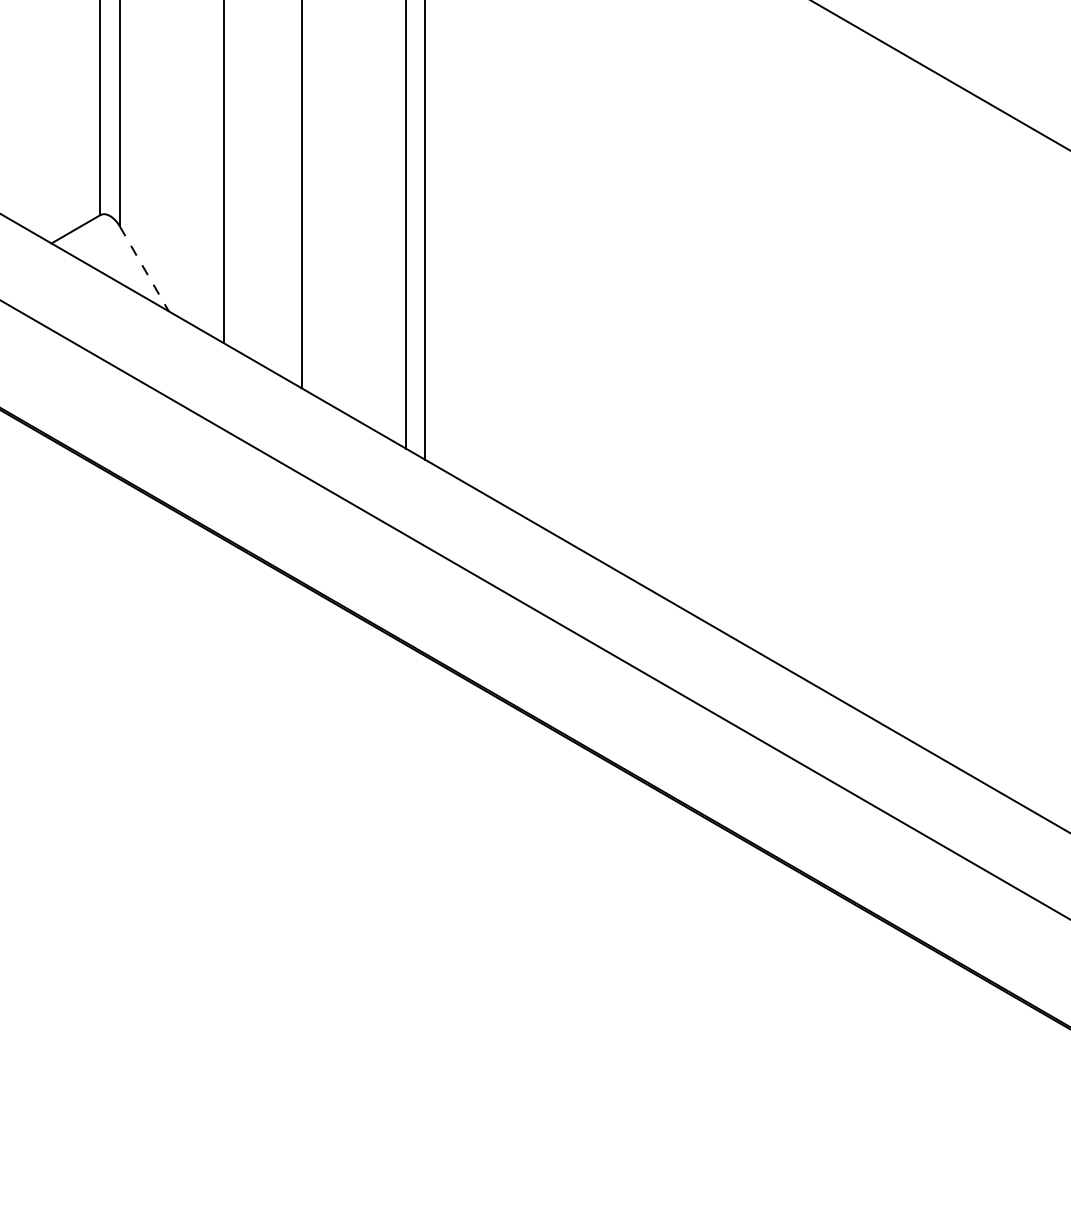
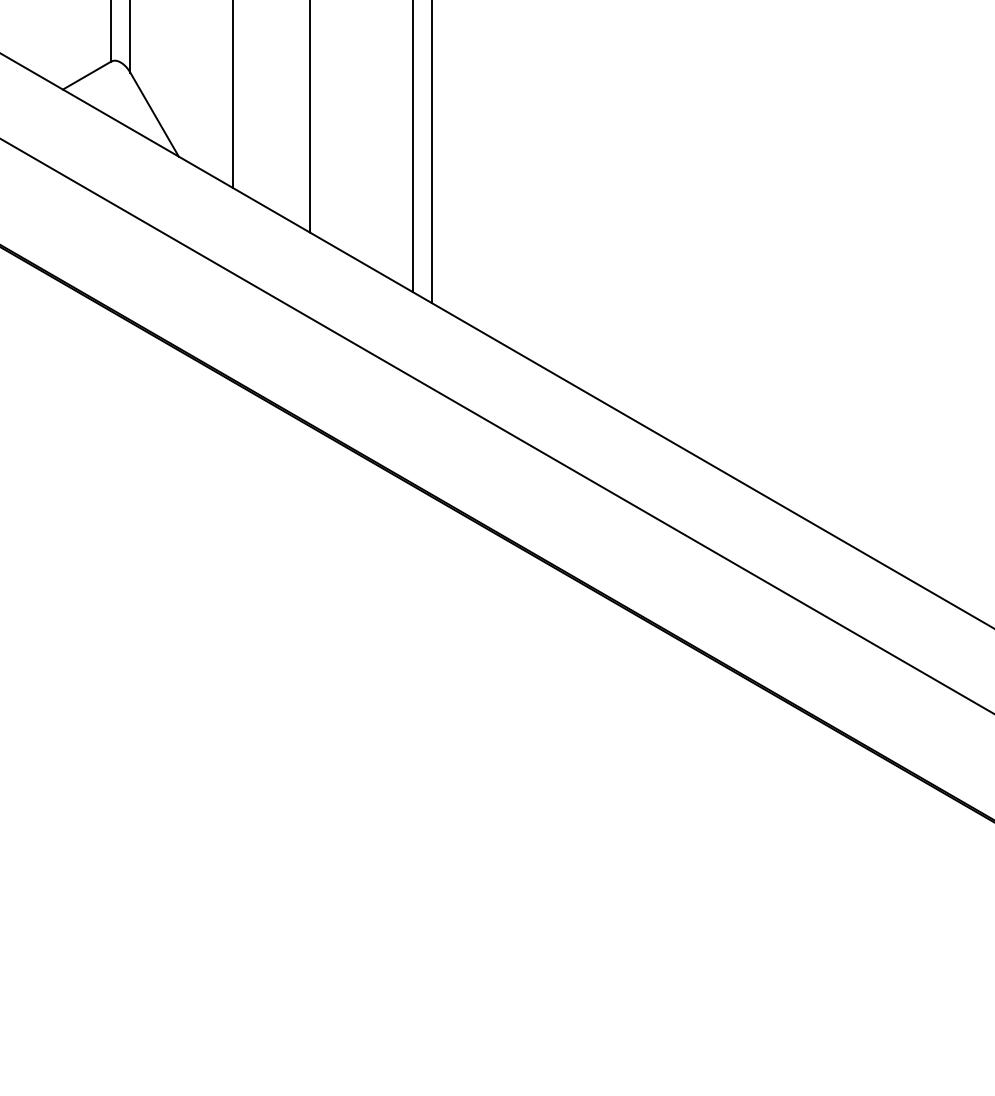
line: (144, 269) -> (154, 115), dashed -> solid

